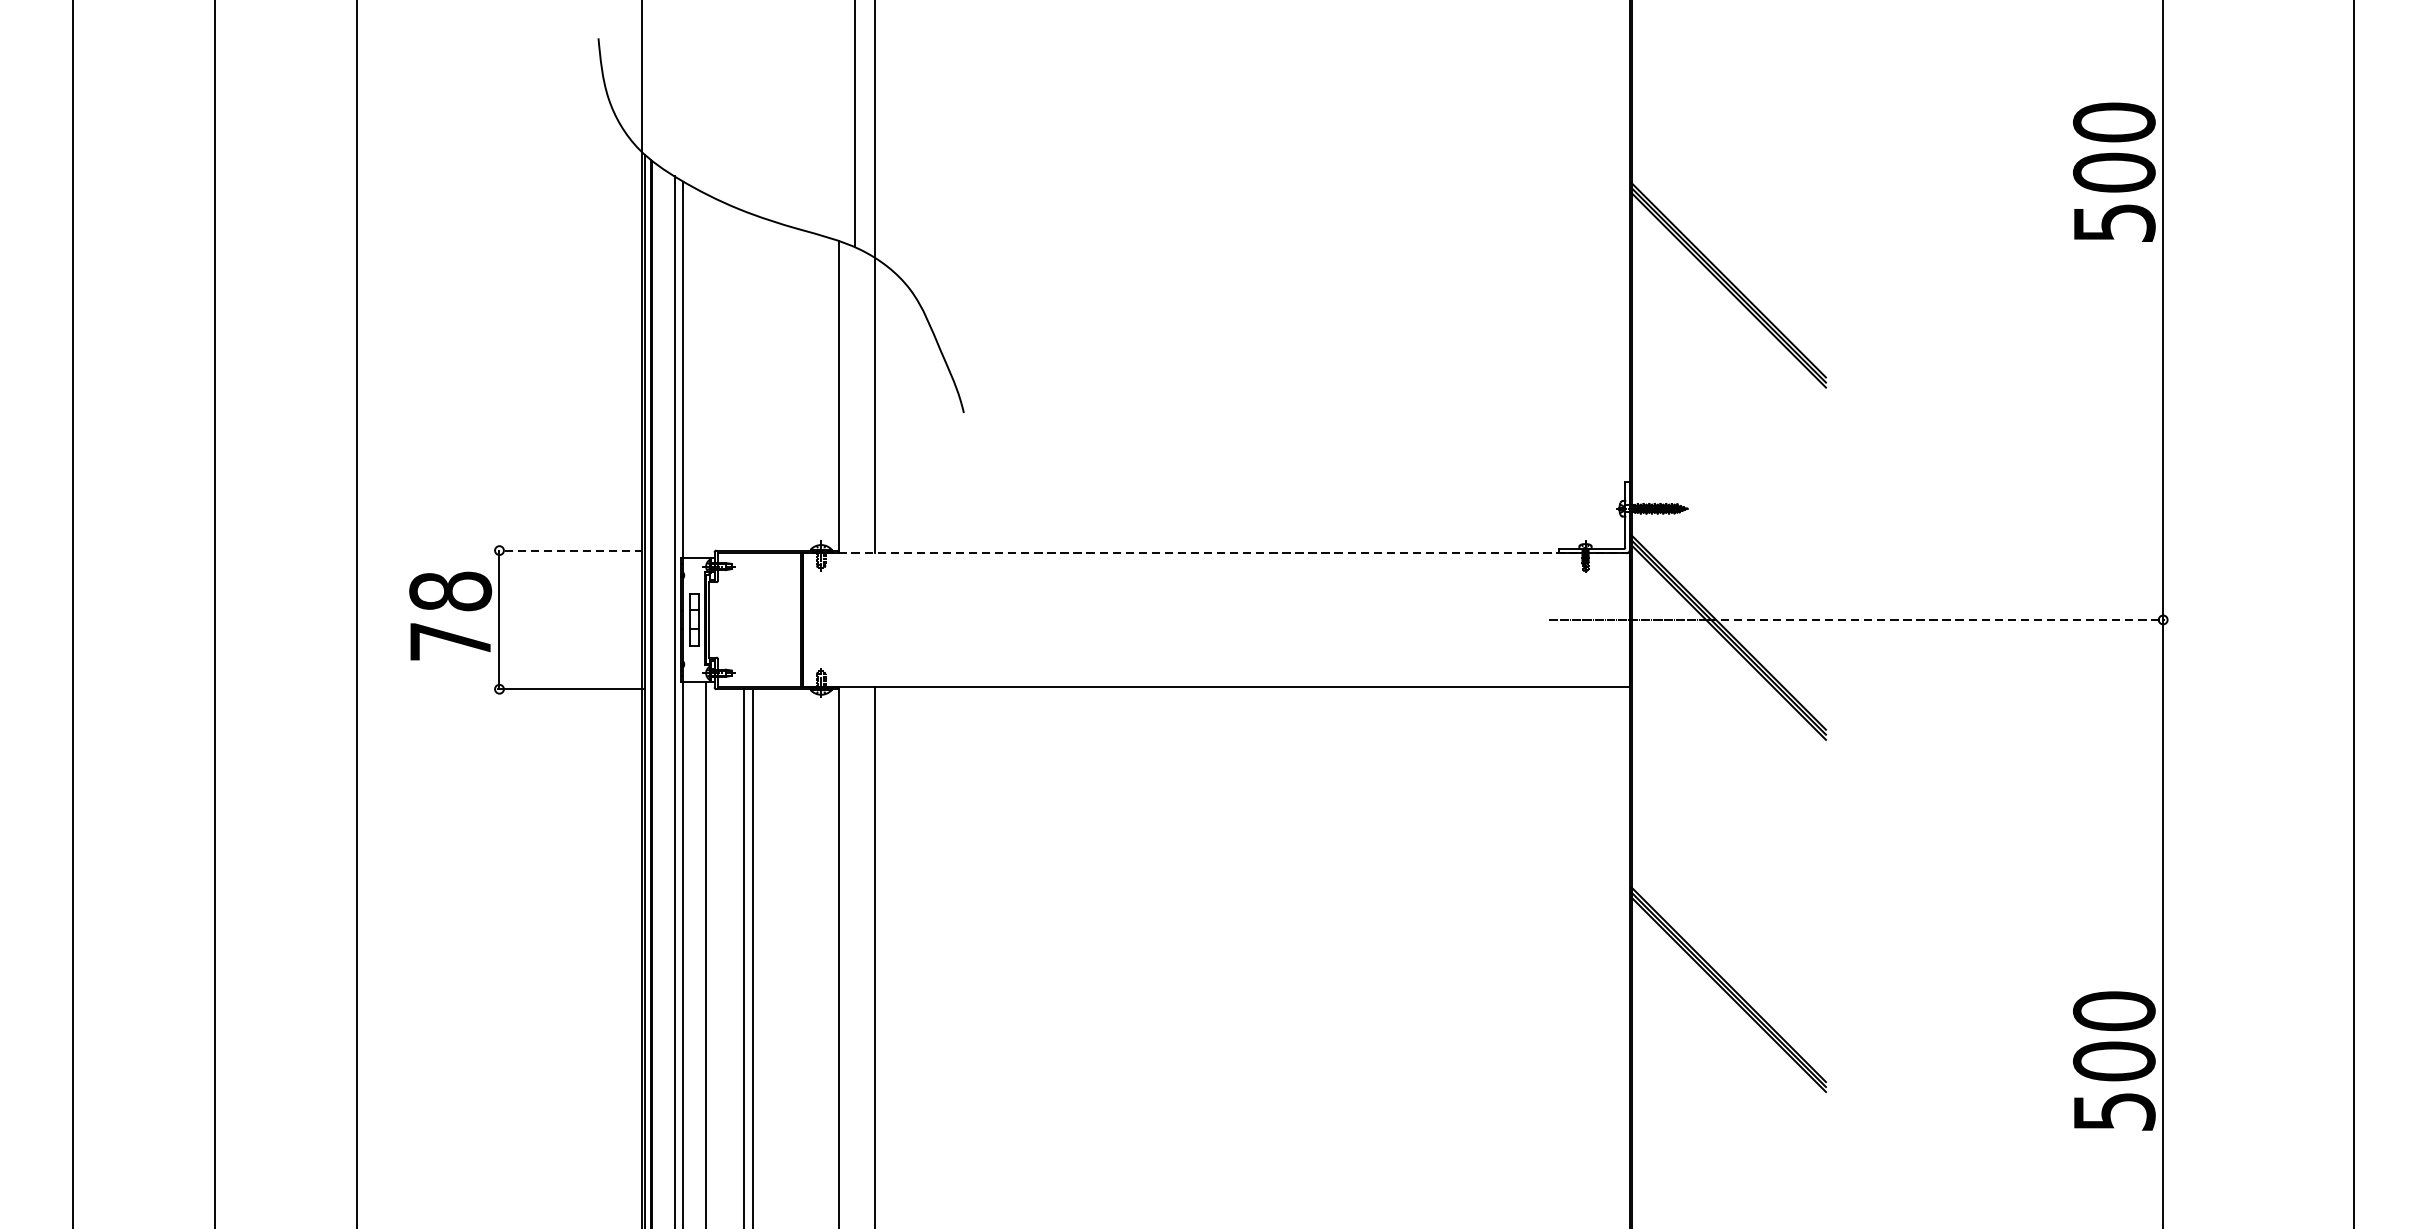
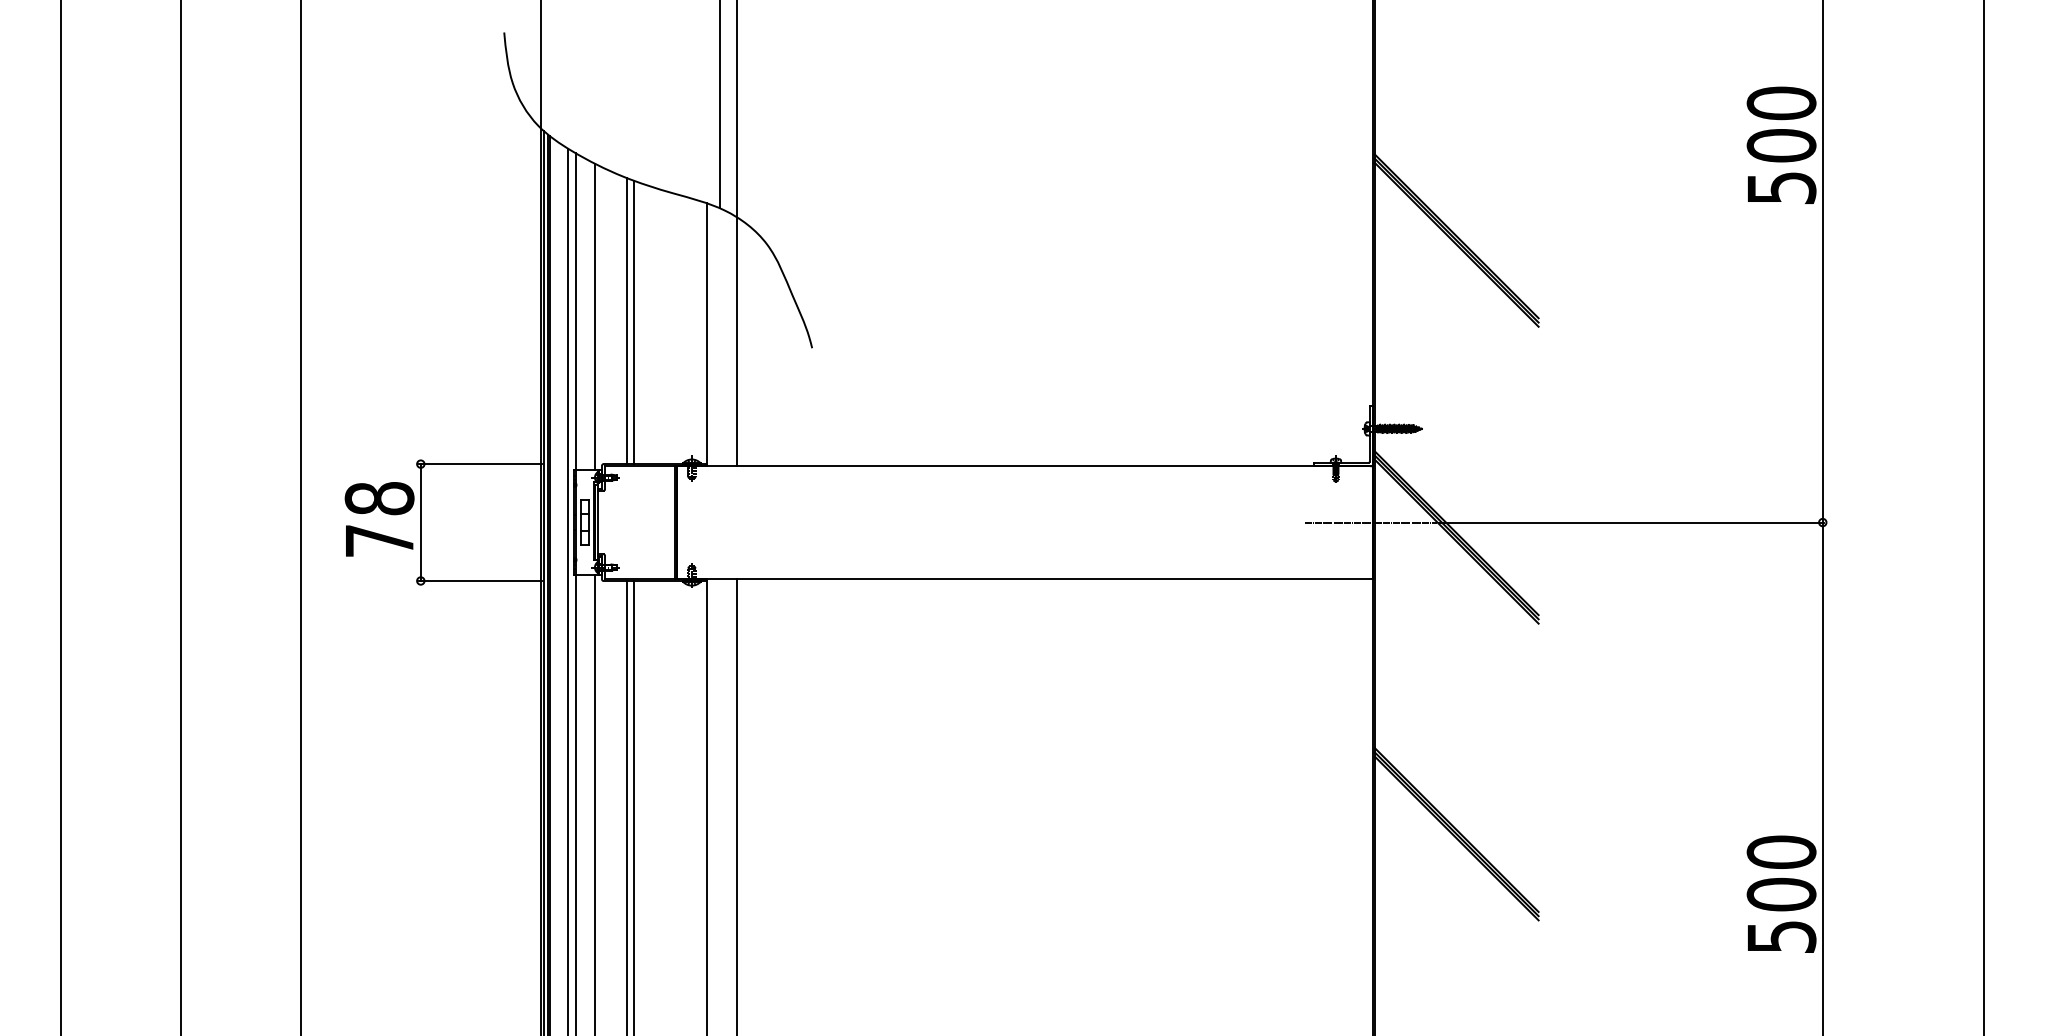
line: (705, 375) -> (594, 316), added
line: (743, 381) -> (626, 321), added
line: (753, 382) -> (634, 322), added
line: (570, 551) -> (480, 464), dashed -> solid
line: (1215, 553) -> (1024, 466), dashed -> solid
line: (1936, 619) -> (1631, 522), dashed -> solid

